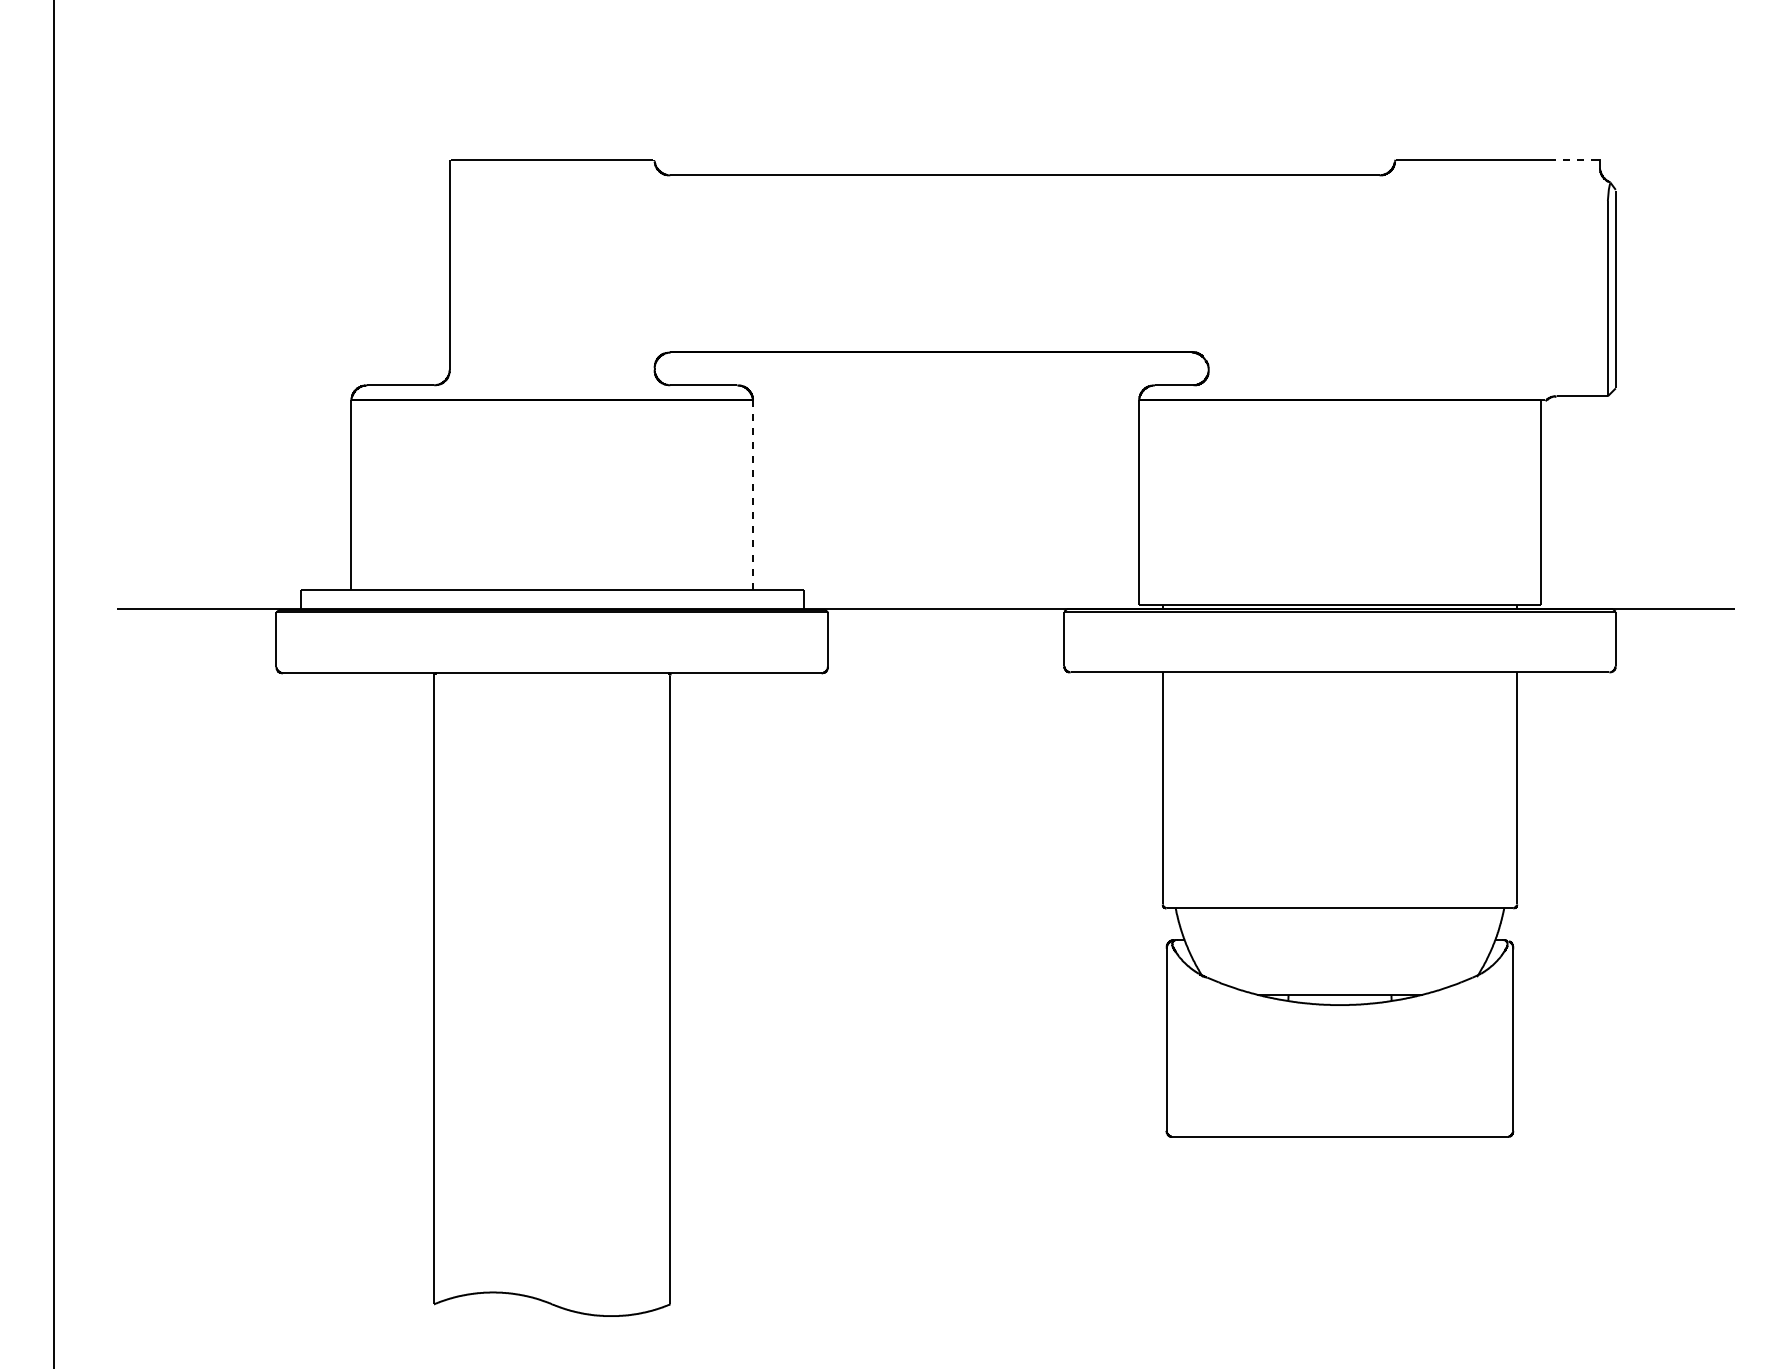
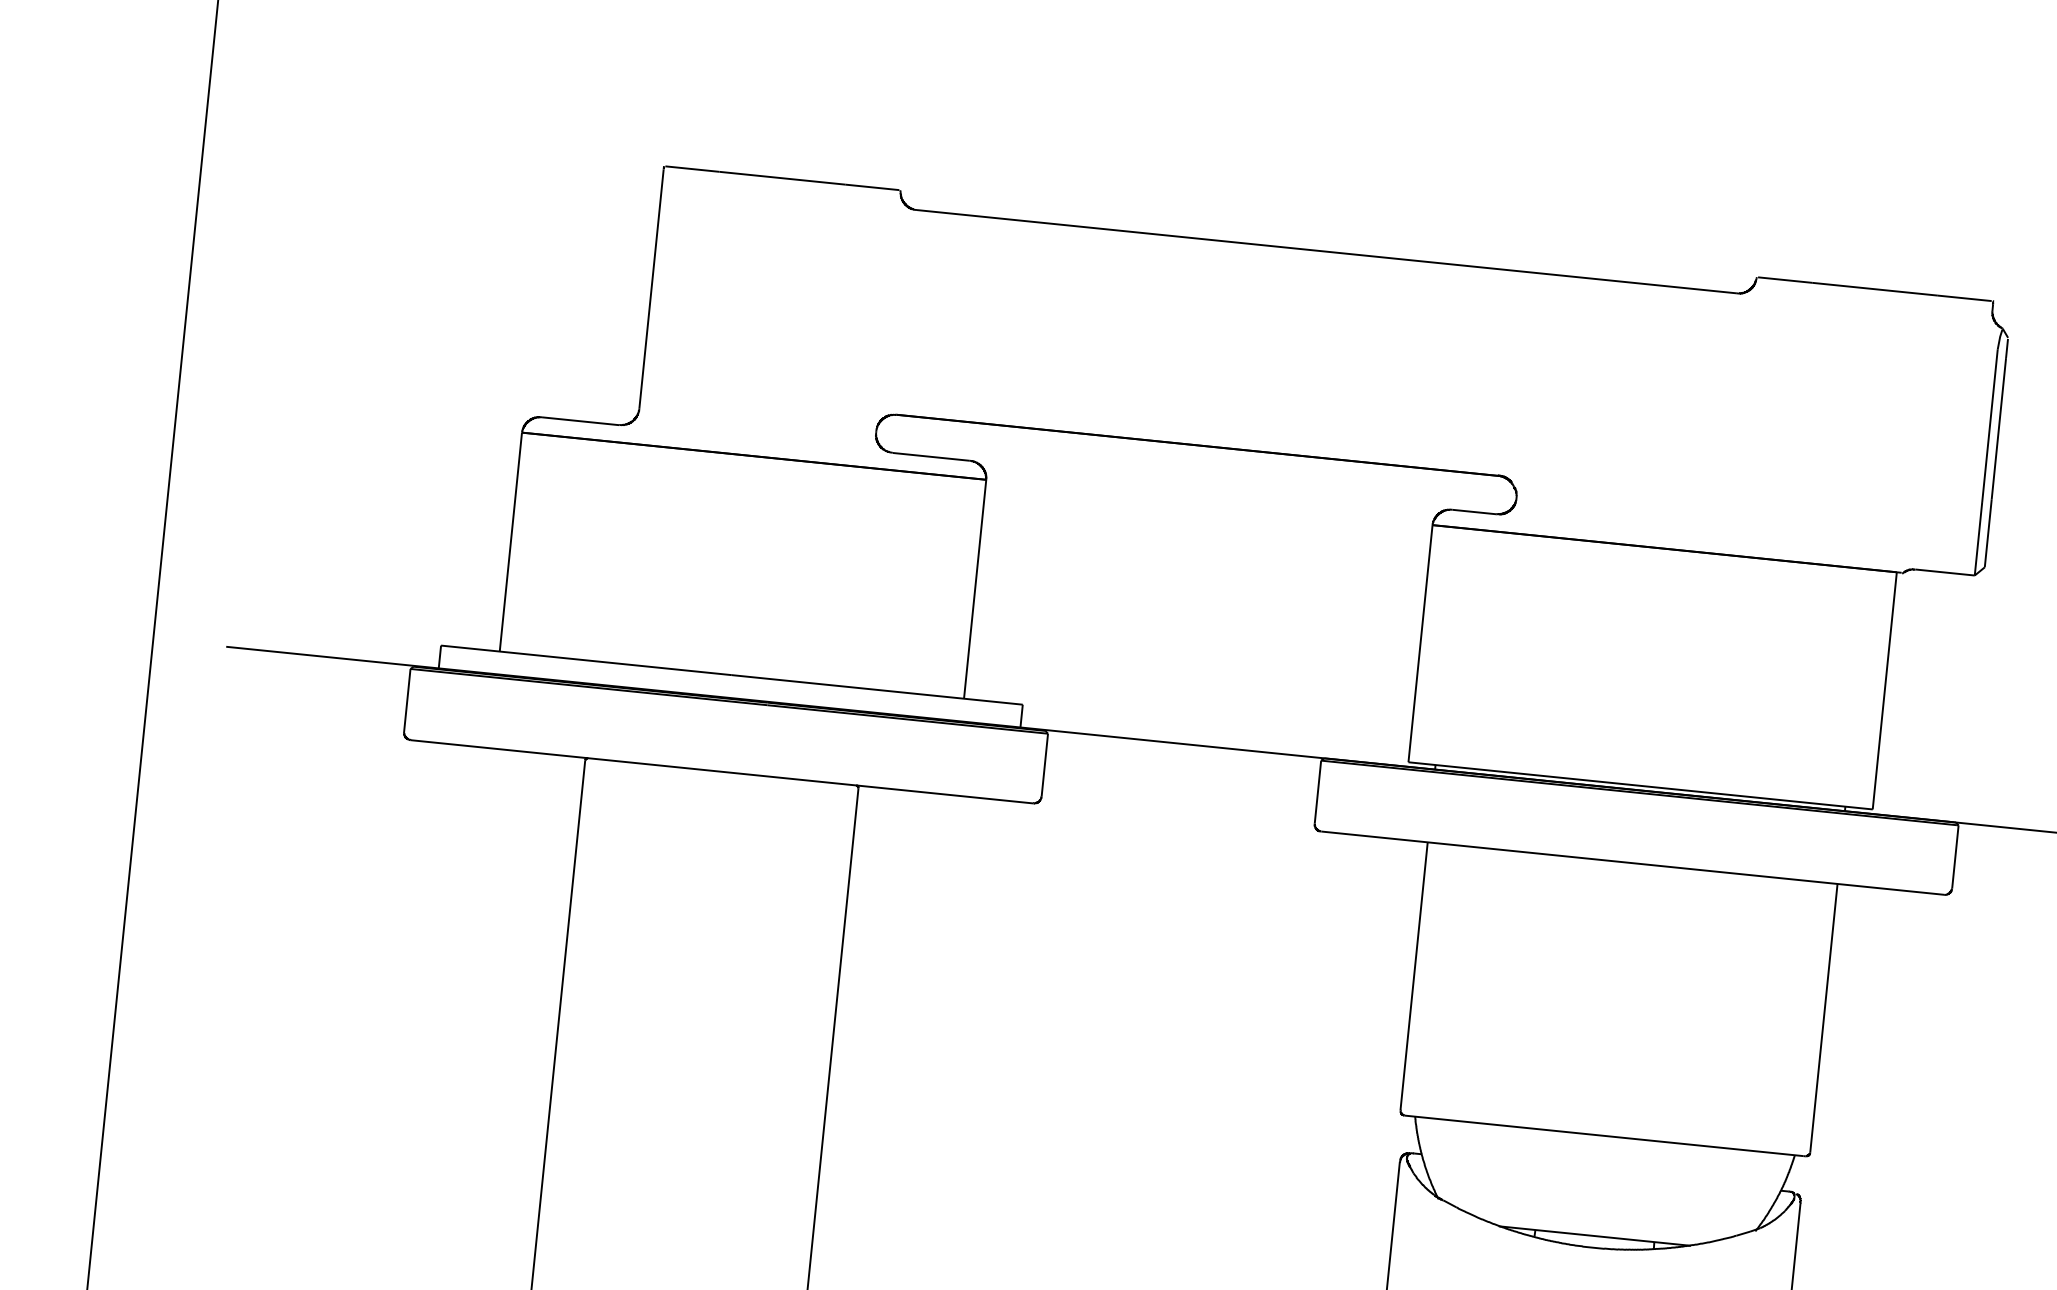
line: (1574, 159) -> (1964, 297), dashed -> solid
line: (753, 495) -> (975, 589), dashed -> solid

